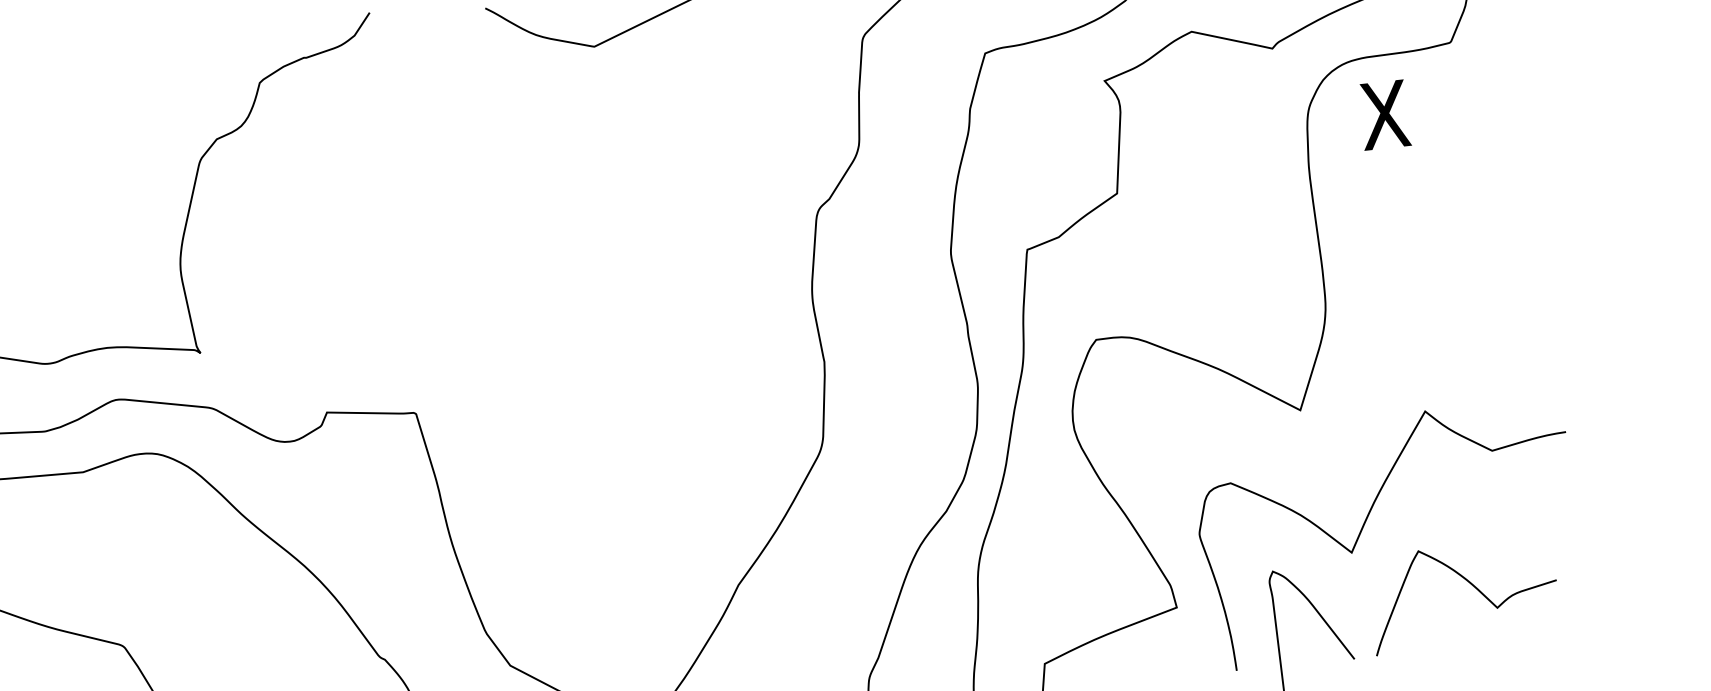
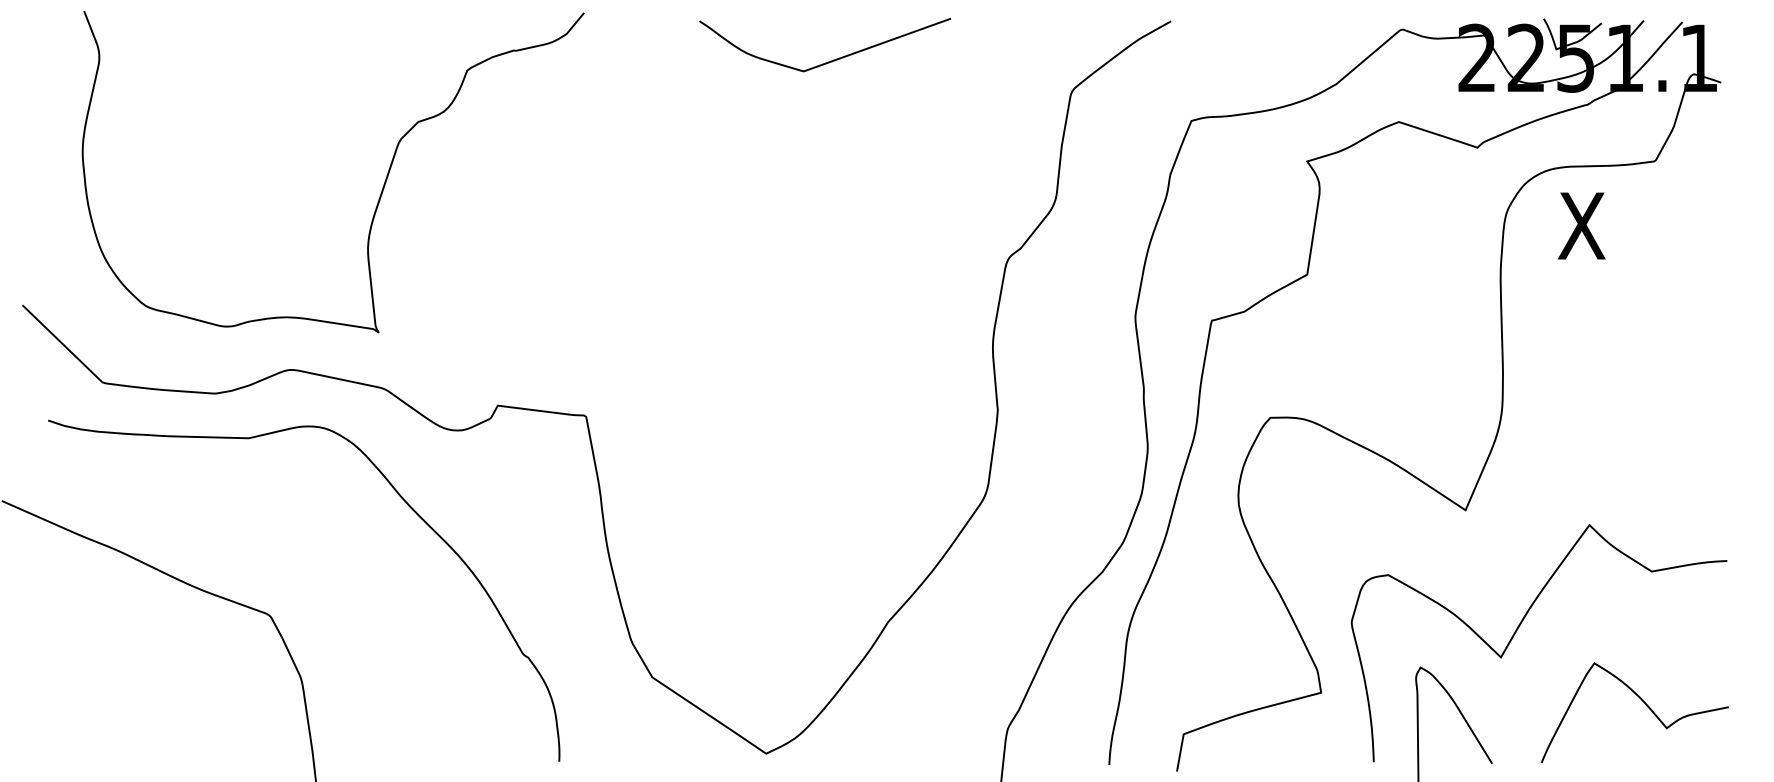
curve: (1473, 587) -> (1645, 705), moved

